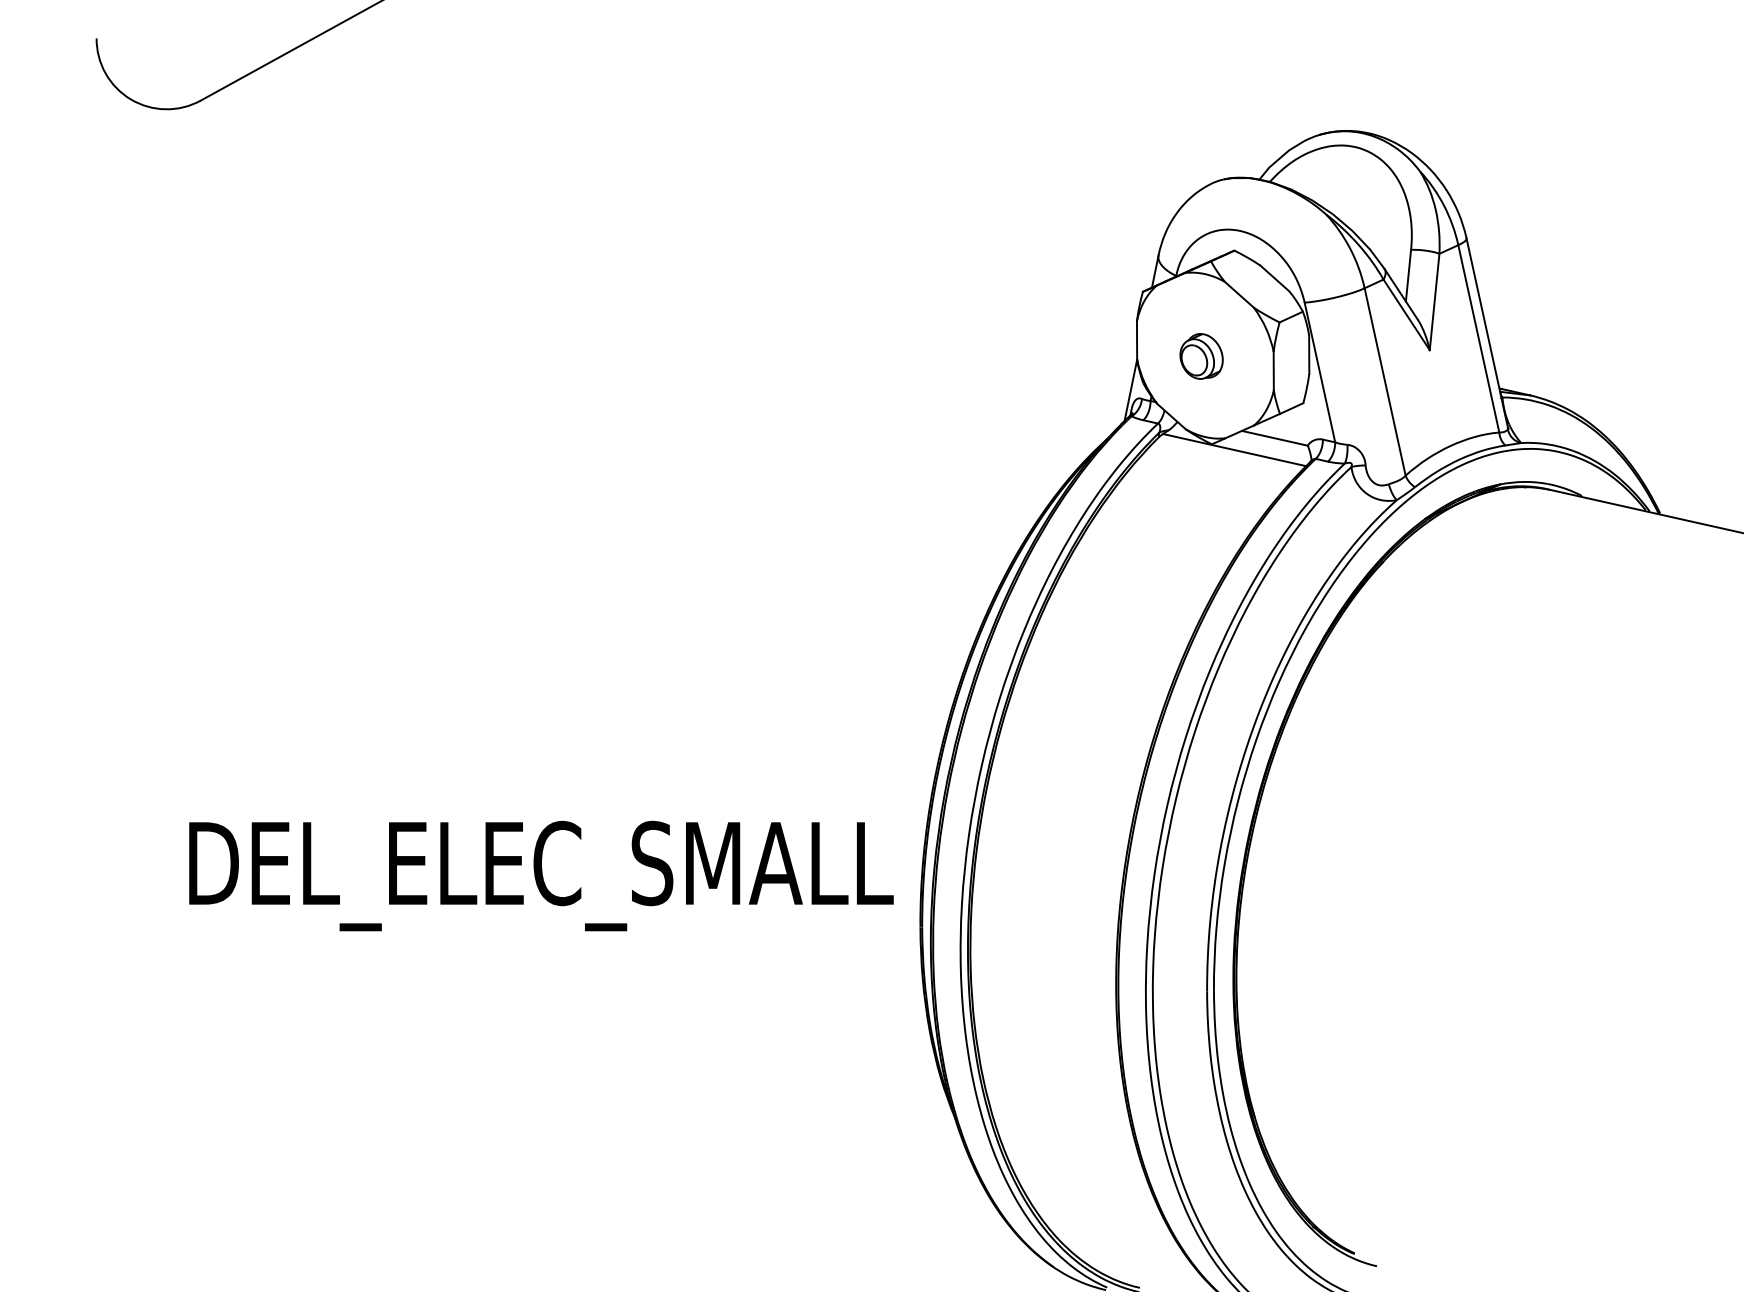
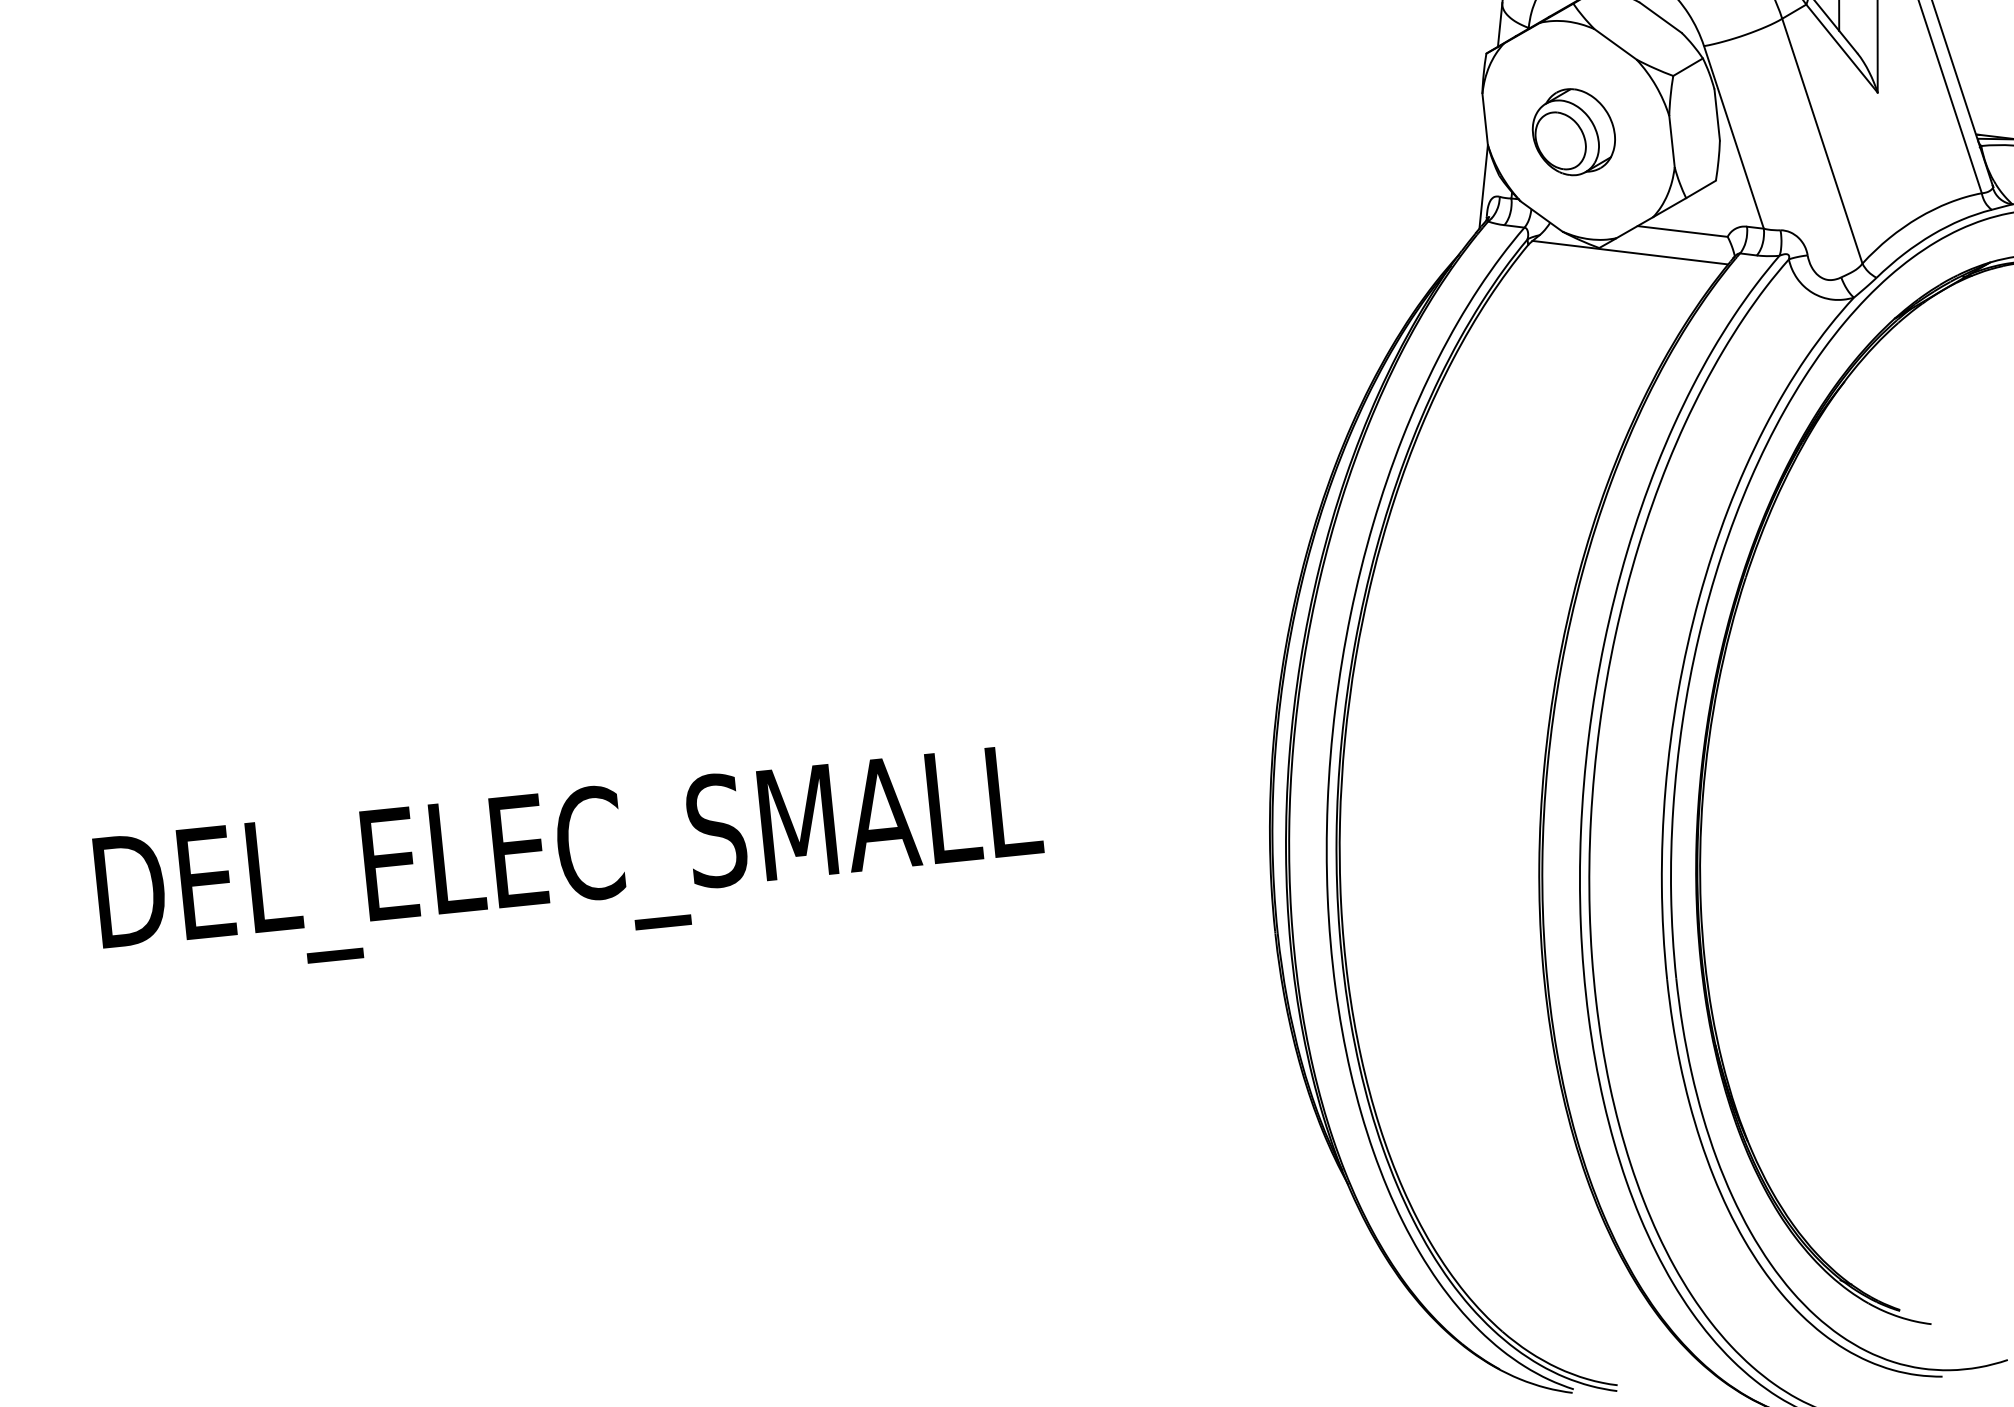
part: (1201, 356) -> (1573, 132), size x1.43
text: (541, 875) -> (570, 861), moved

